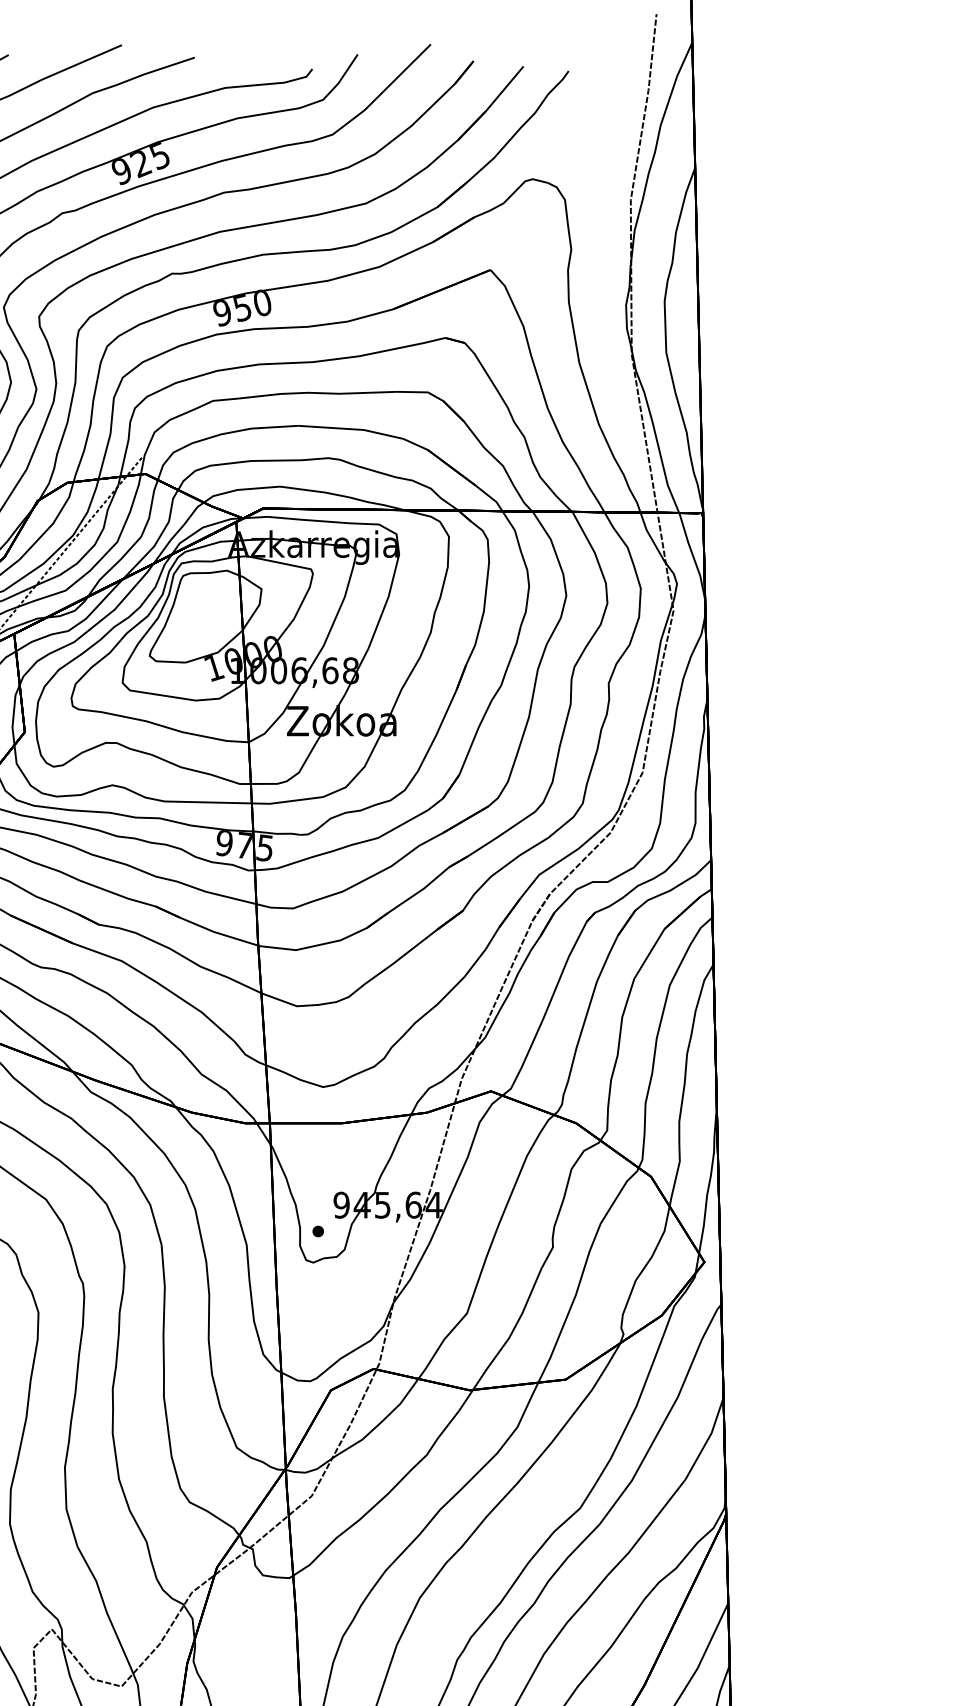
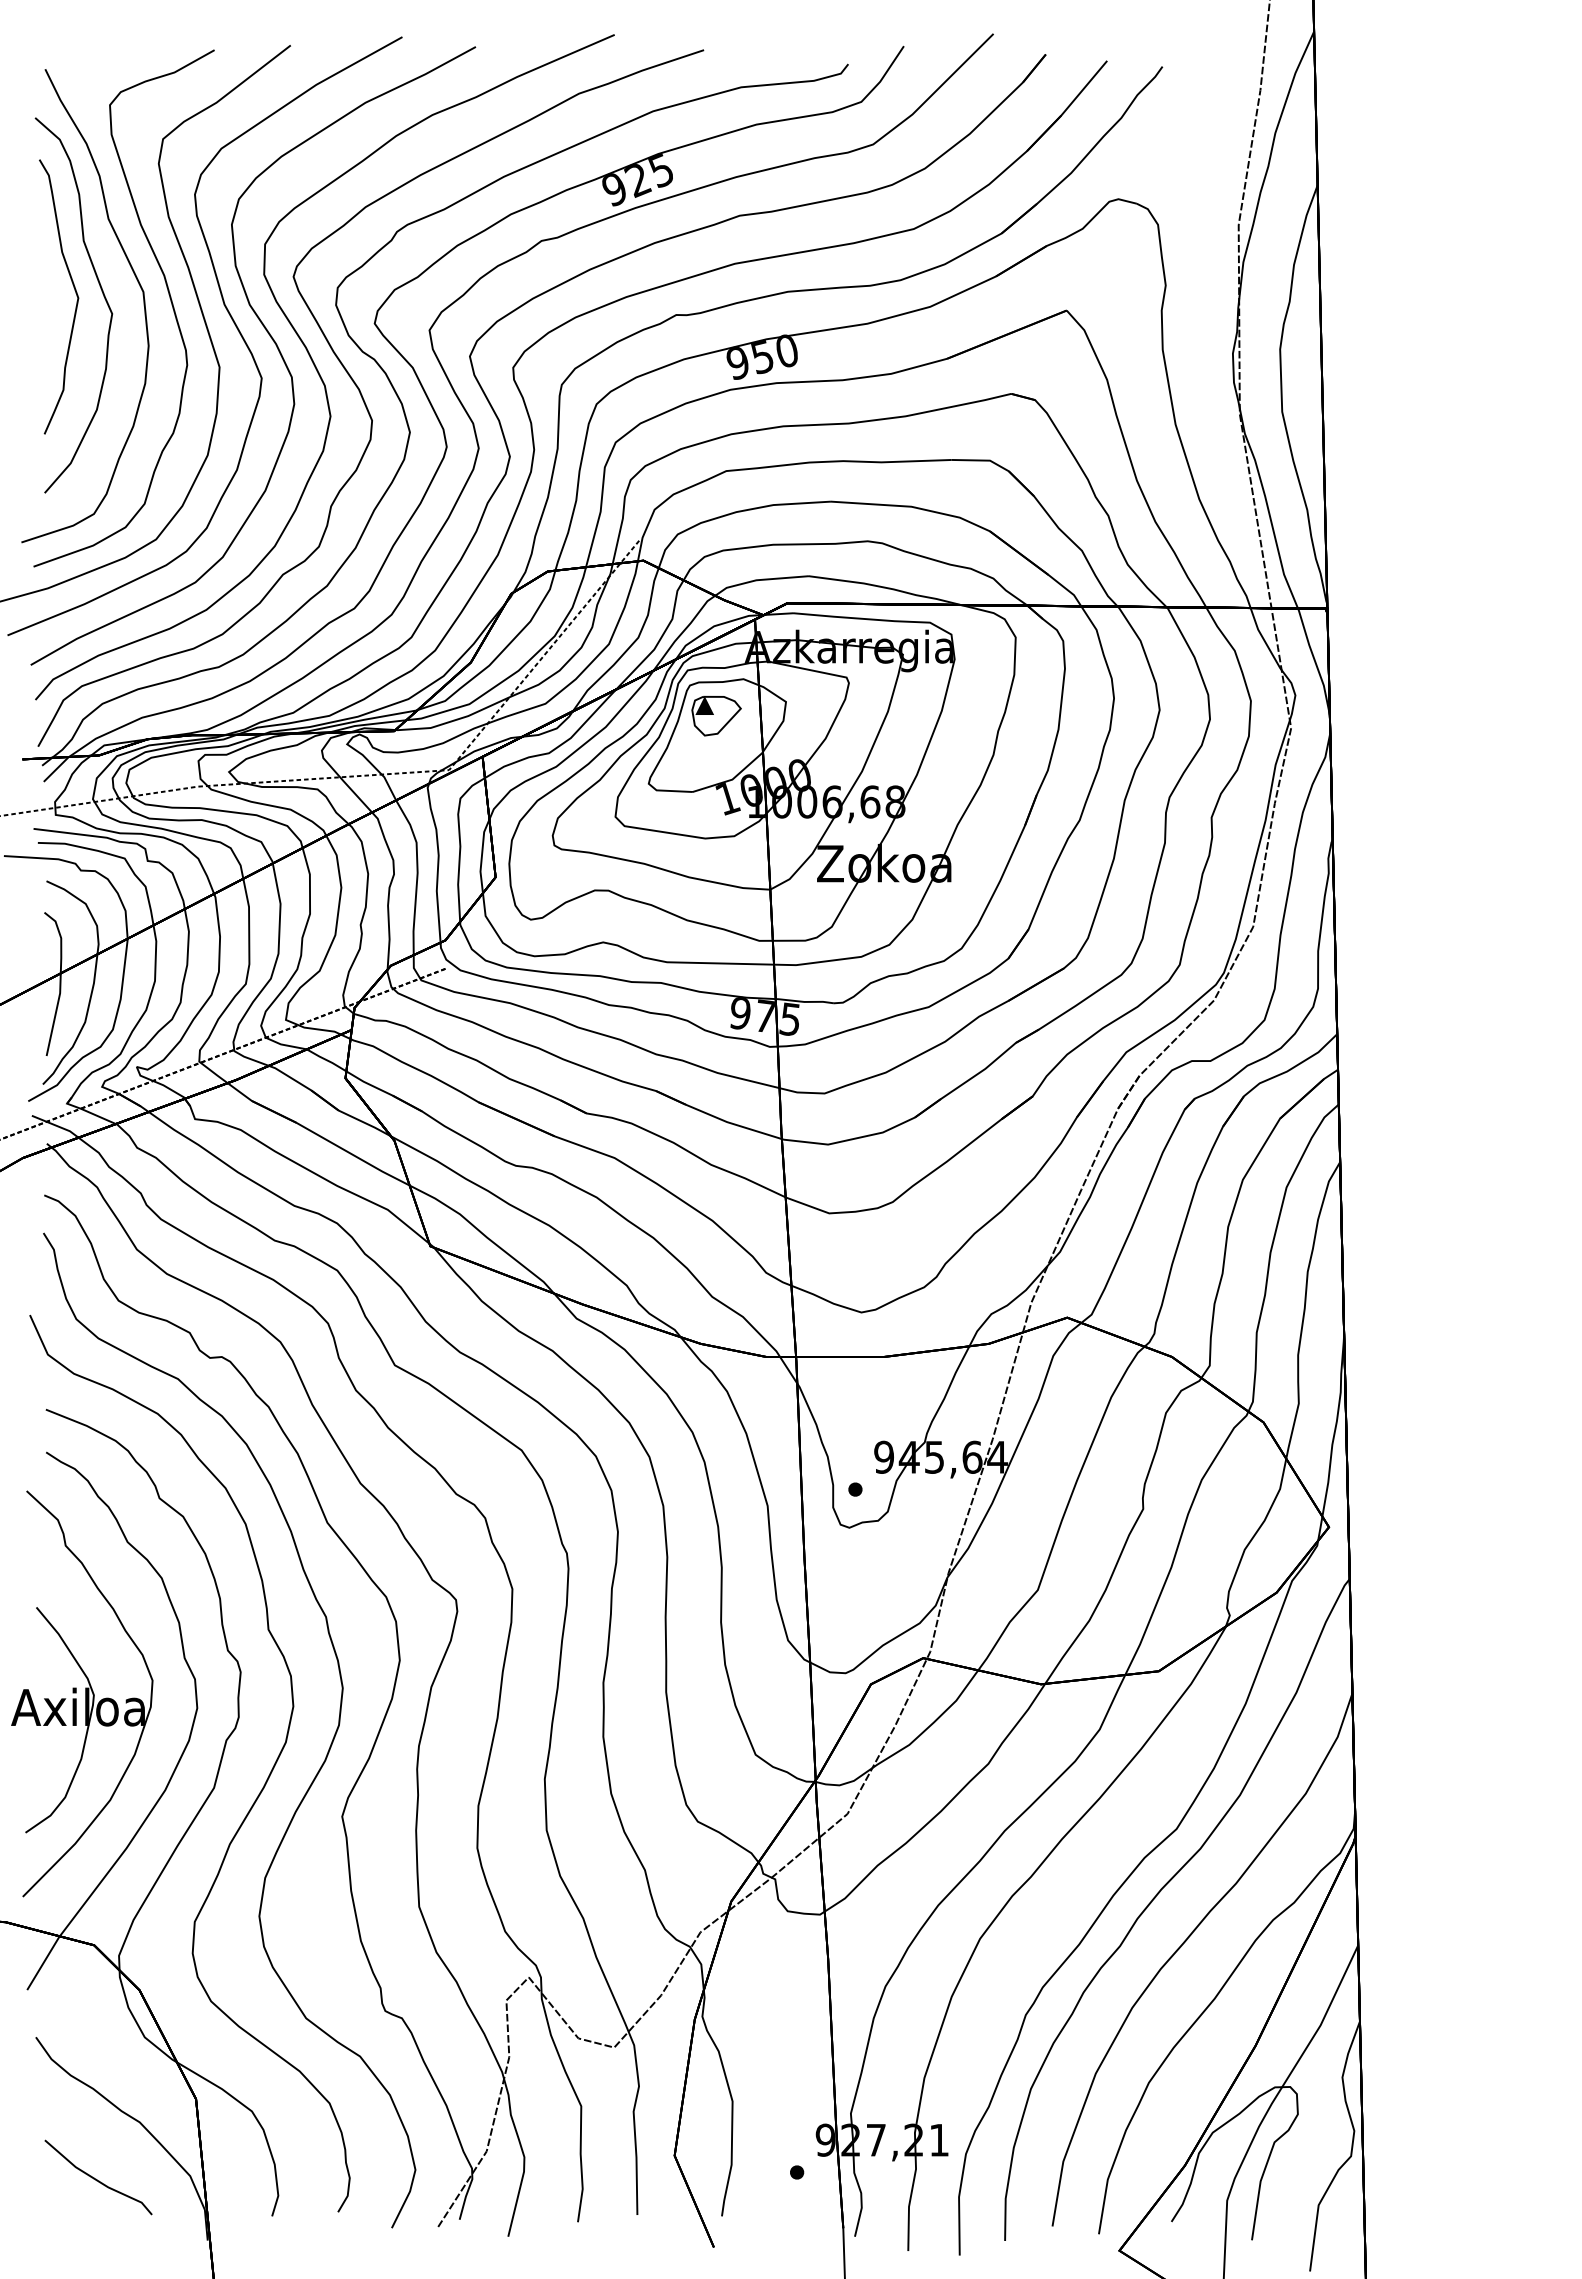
part: (204, 601) -> (716, 716), added

